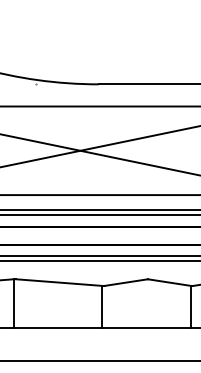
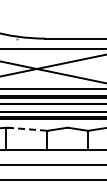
line: (59, 283) -> (27, 129), solid -> dashed

